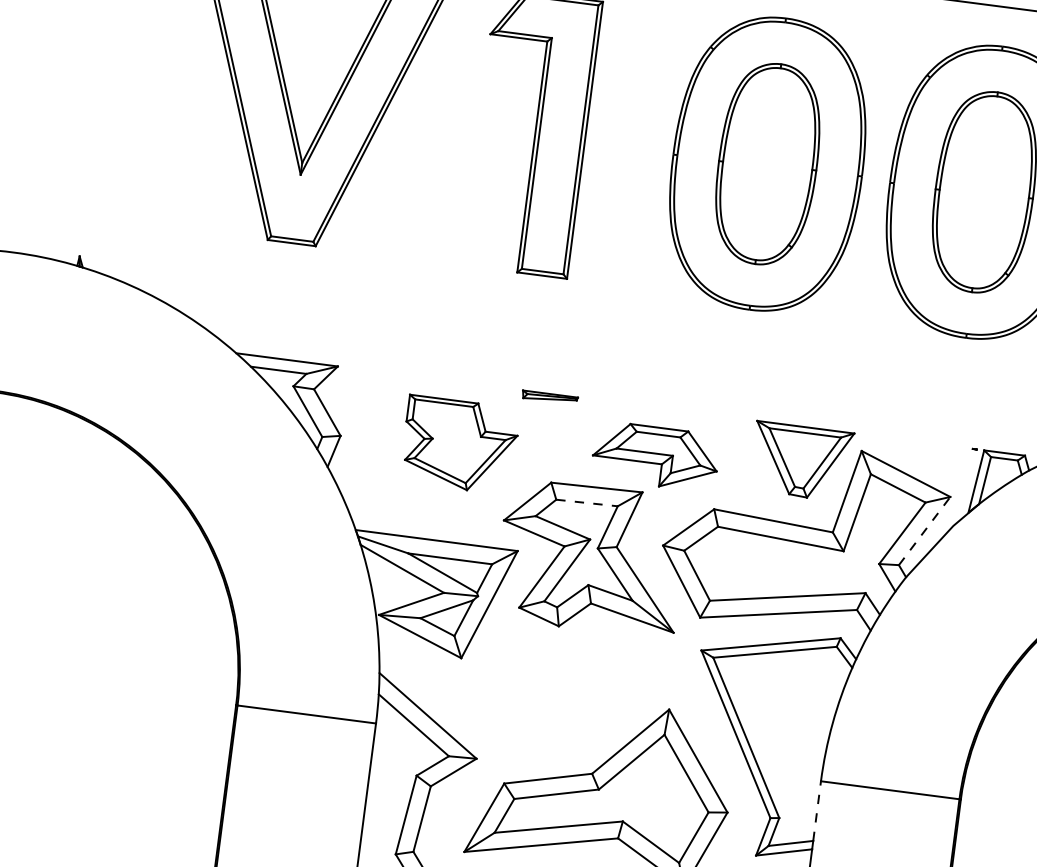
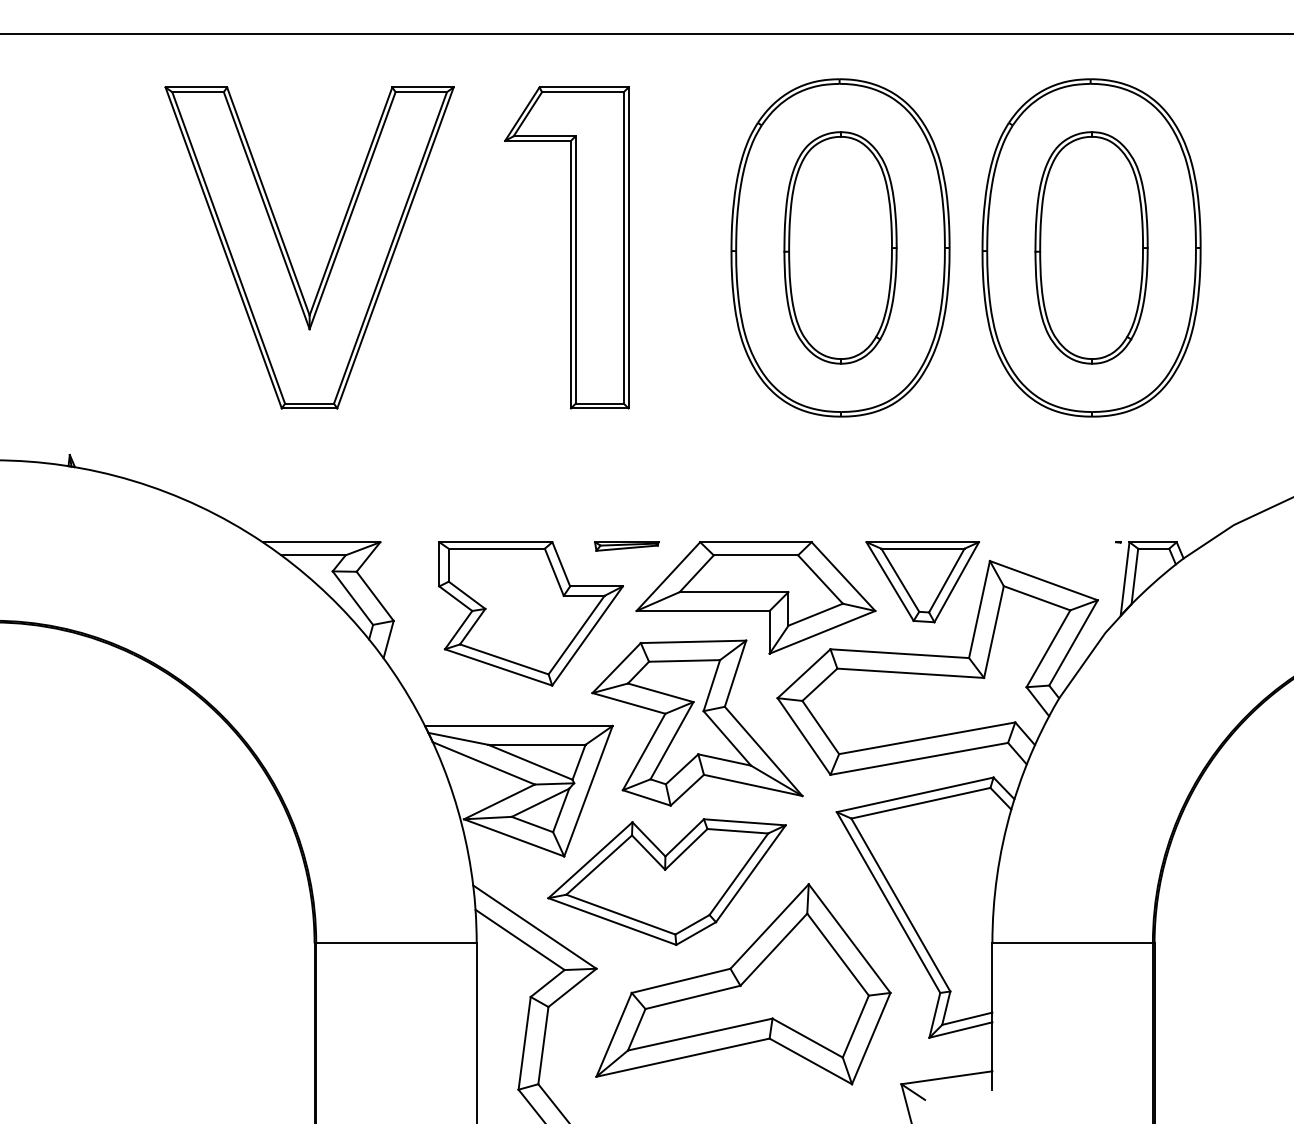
part: (459, 444) -> (530, 613), size x1.43
part: (655, 456) -> (755, 597), size x1.67
line: (587, 502) -> (684, 660), dashed -> solid
line: (924, 530) -> (1073, 642), dashed -> solid
part: (546, 691) -> (666, 881), added
line: (817, 811) -> (992, 978), dashed -> solid

